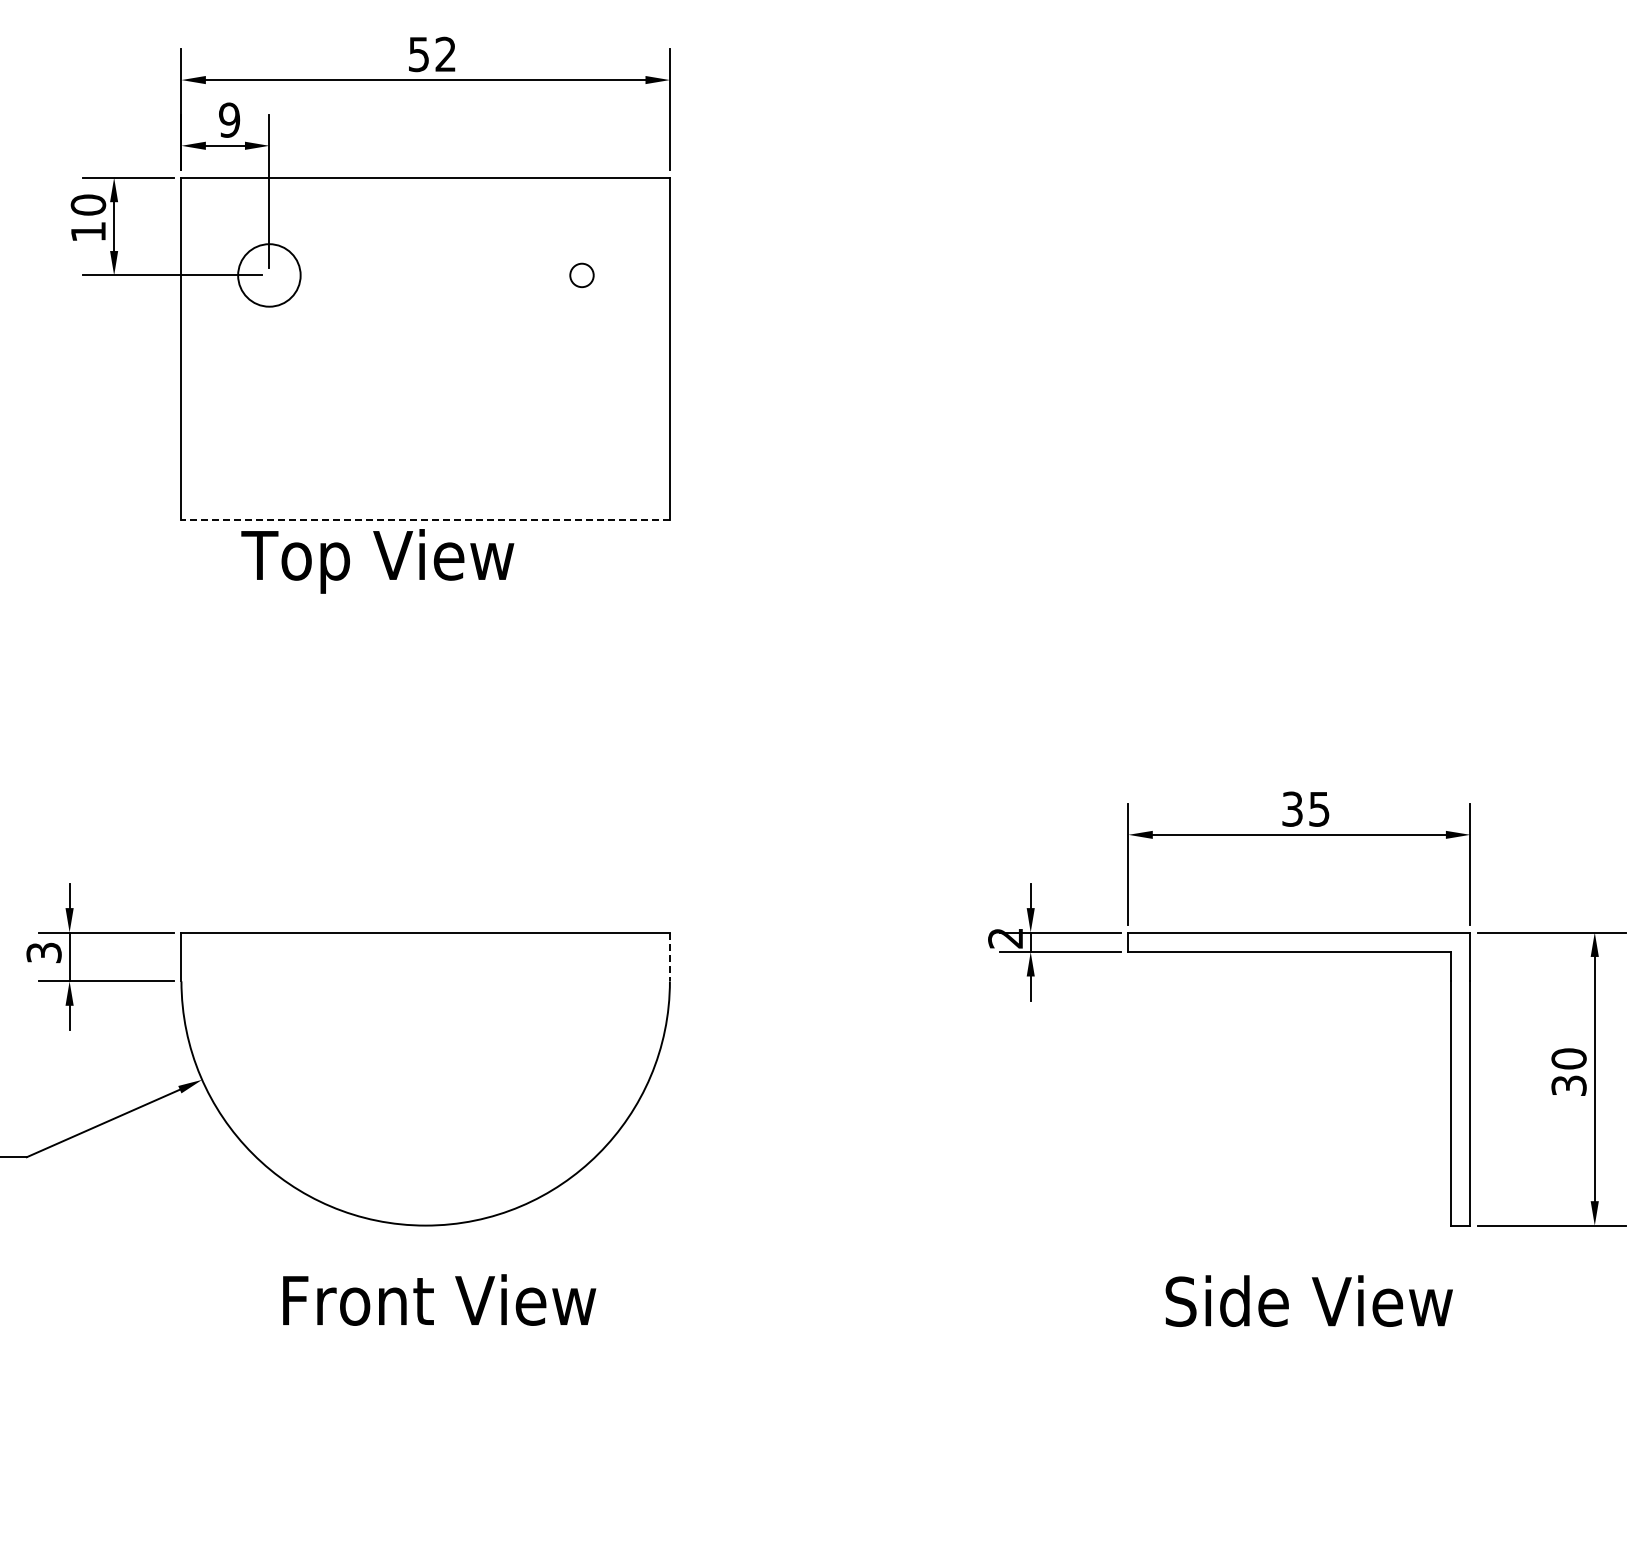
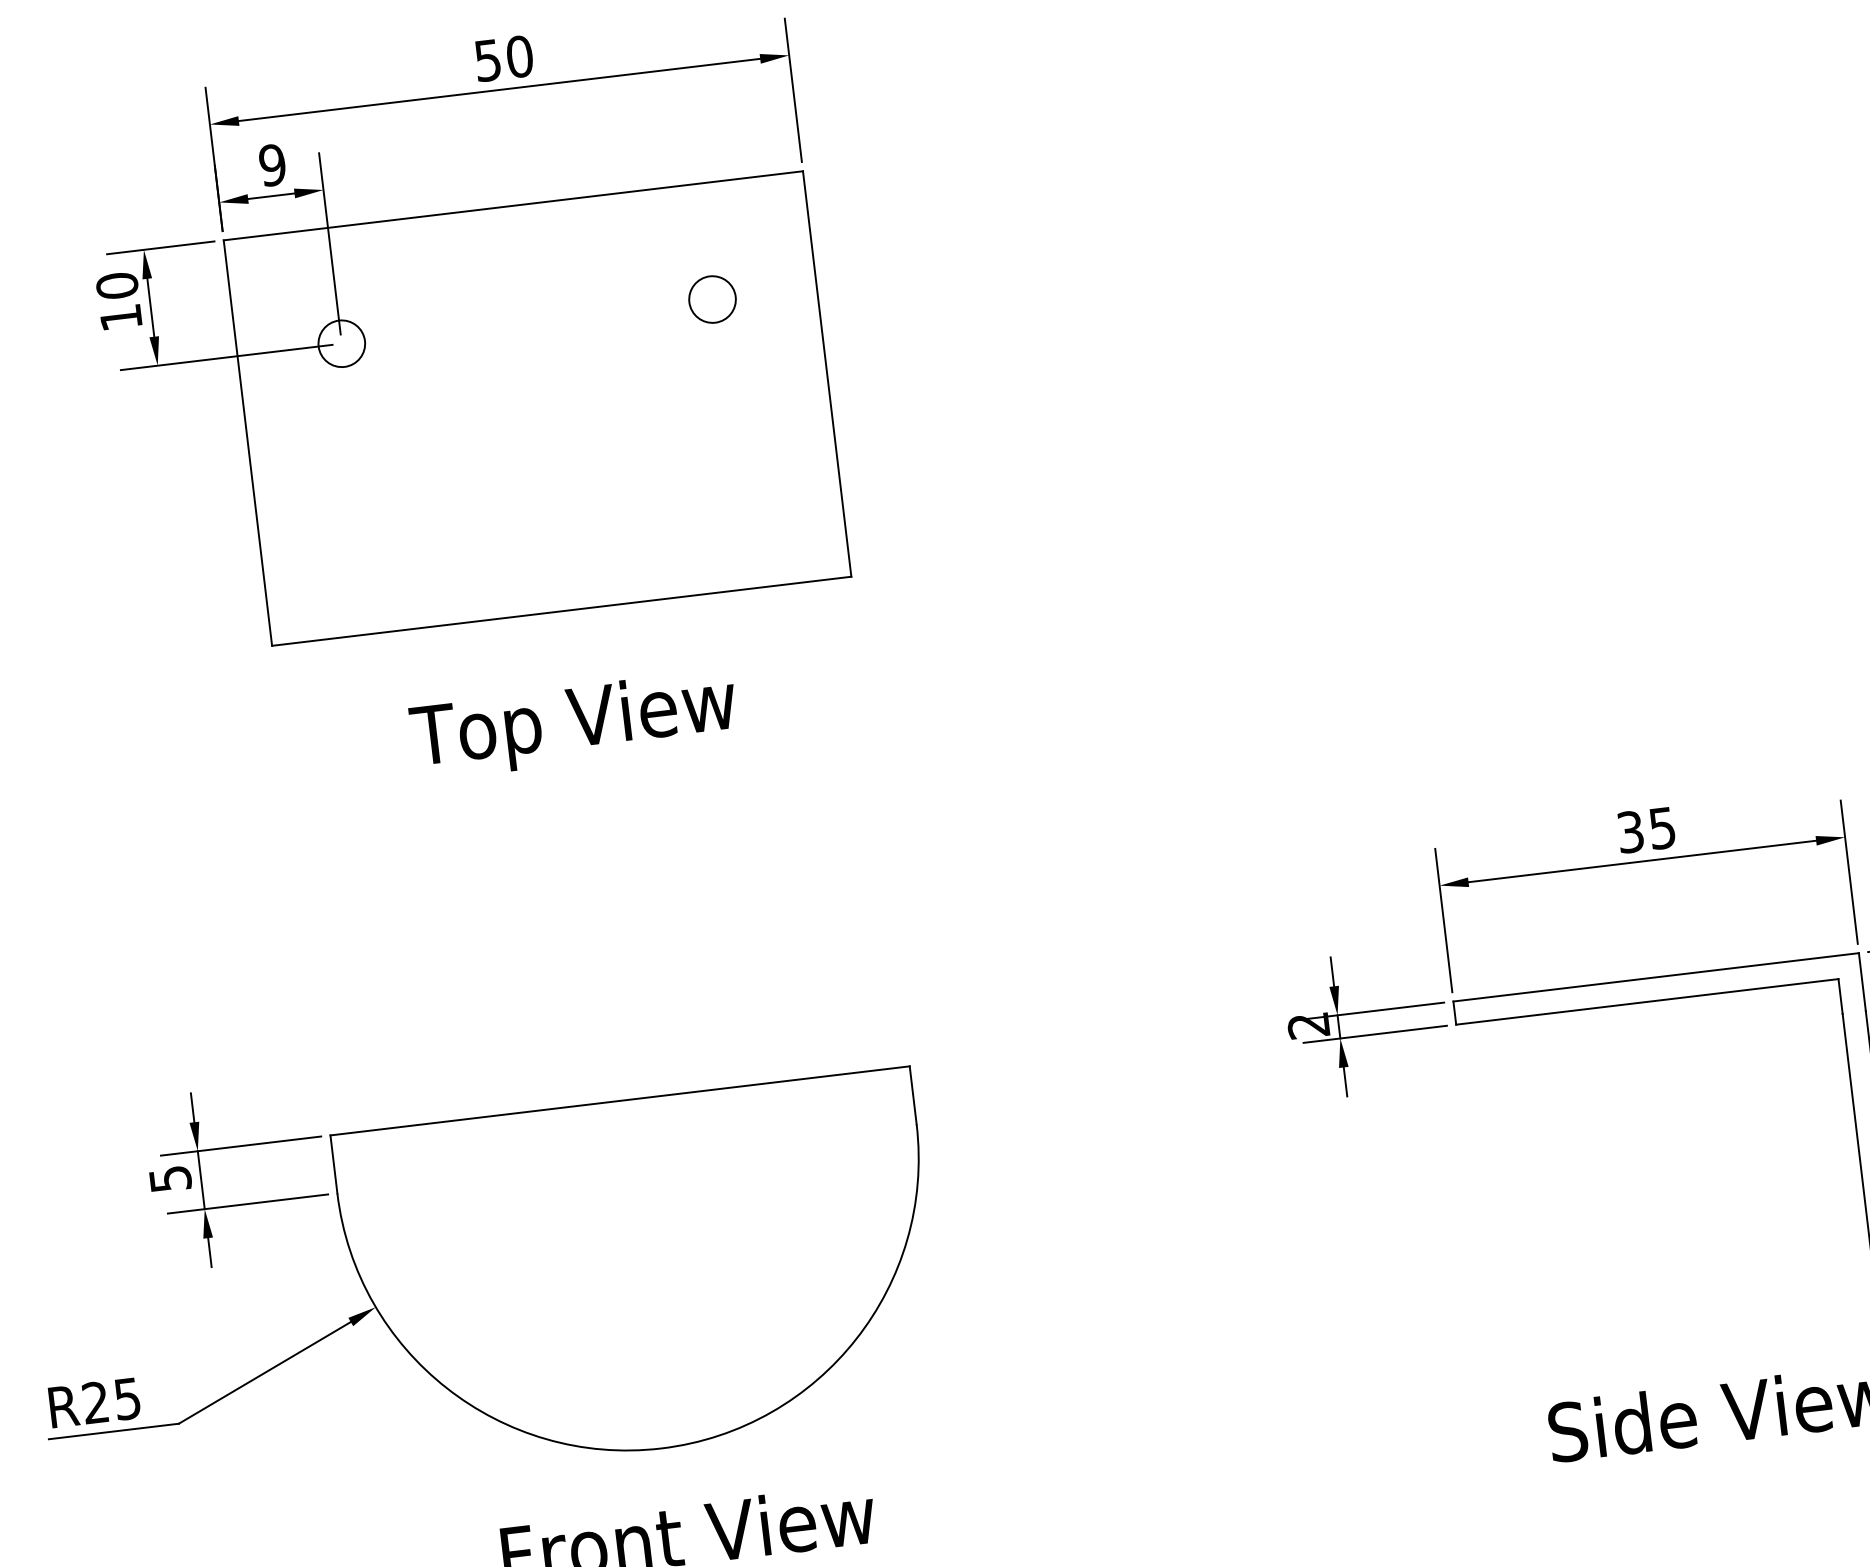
text: (445, 54) -> (519, 56), 52 -> 50
circle: (268, 274) -> (340, 342), size x0.62
circle: (581, 274) -> (711, 298), size x1.67
line: (425, 519) -> (561, 611), dashed -> solid
text: (377, 561) -> (573, 725), moved
text: (43, 952) -> (169, 1178), 3 -> 5
line: (669, 957) -> (912, 1096), dashed -> solid

